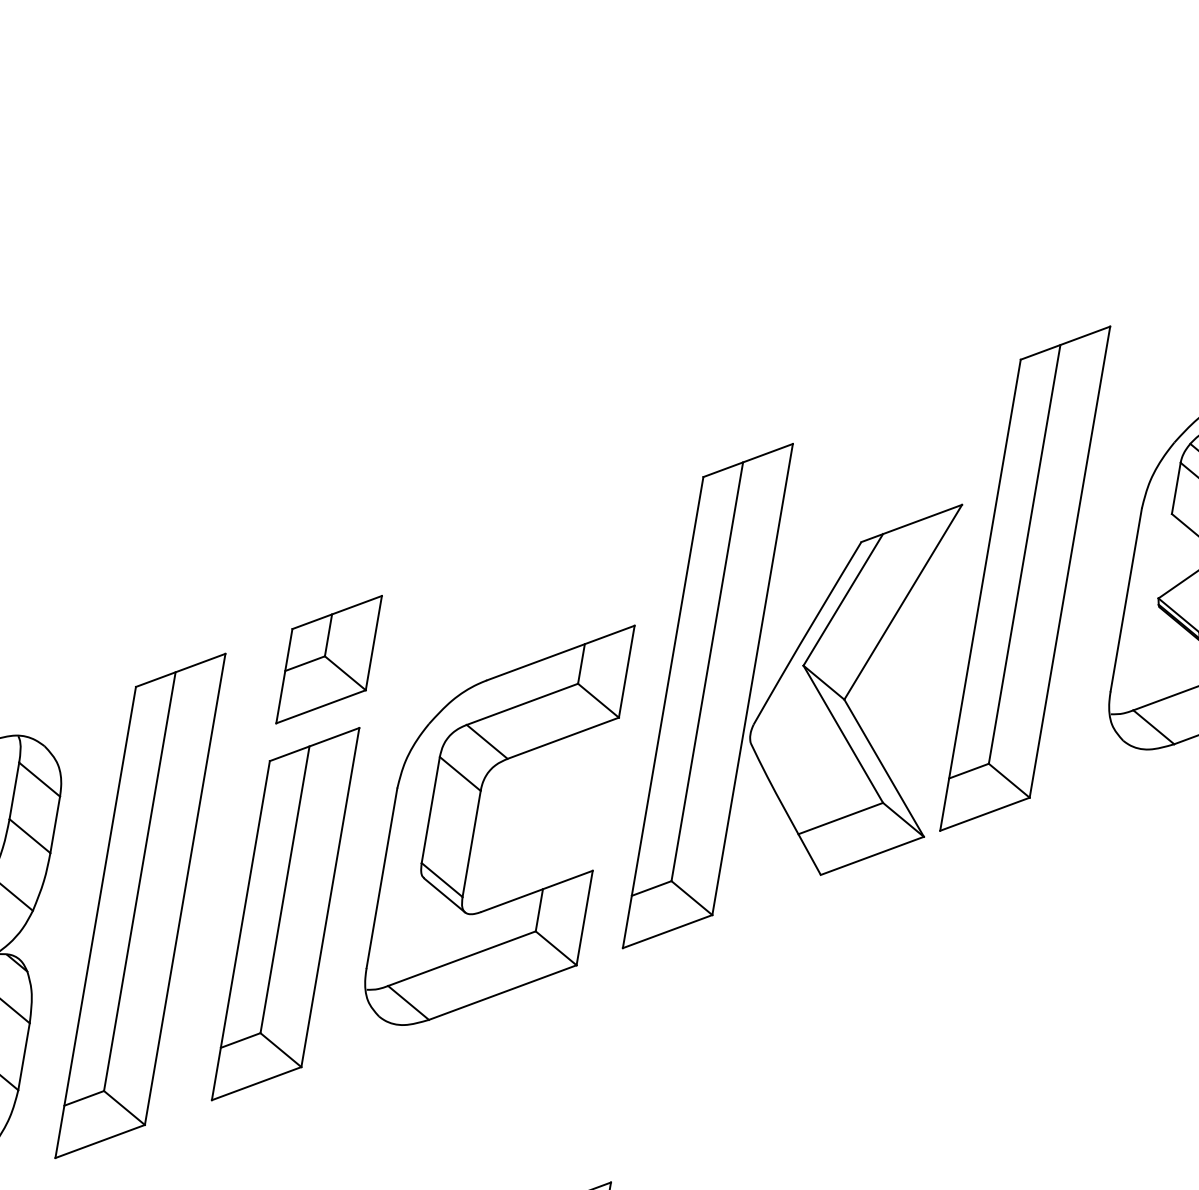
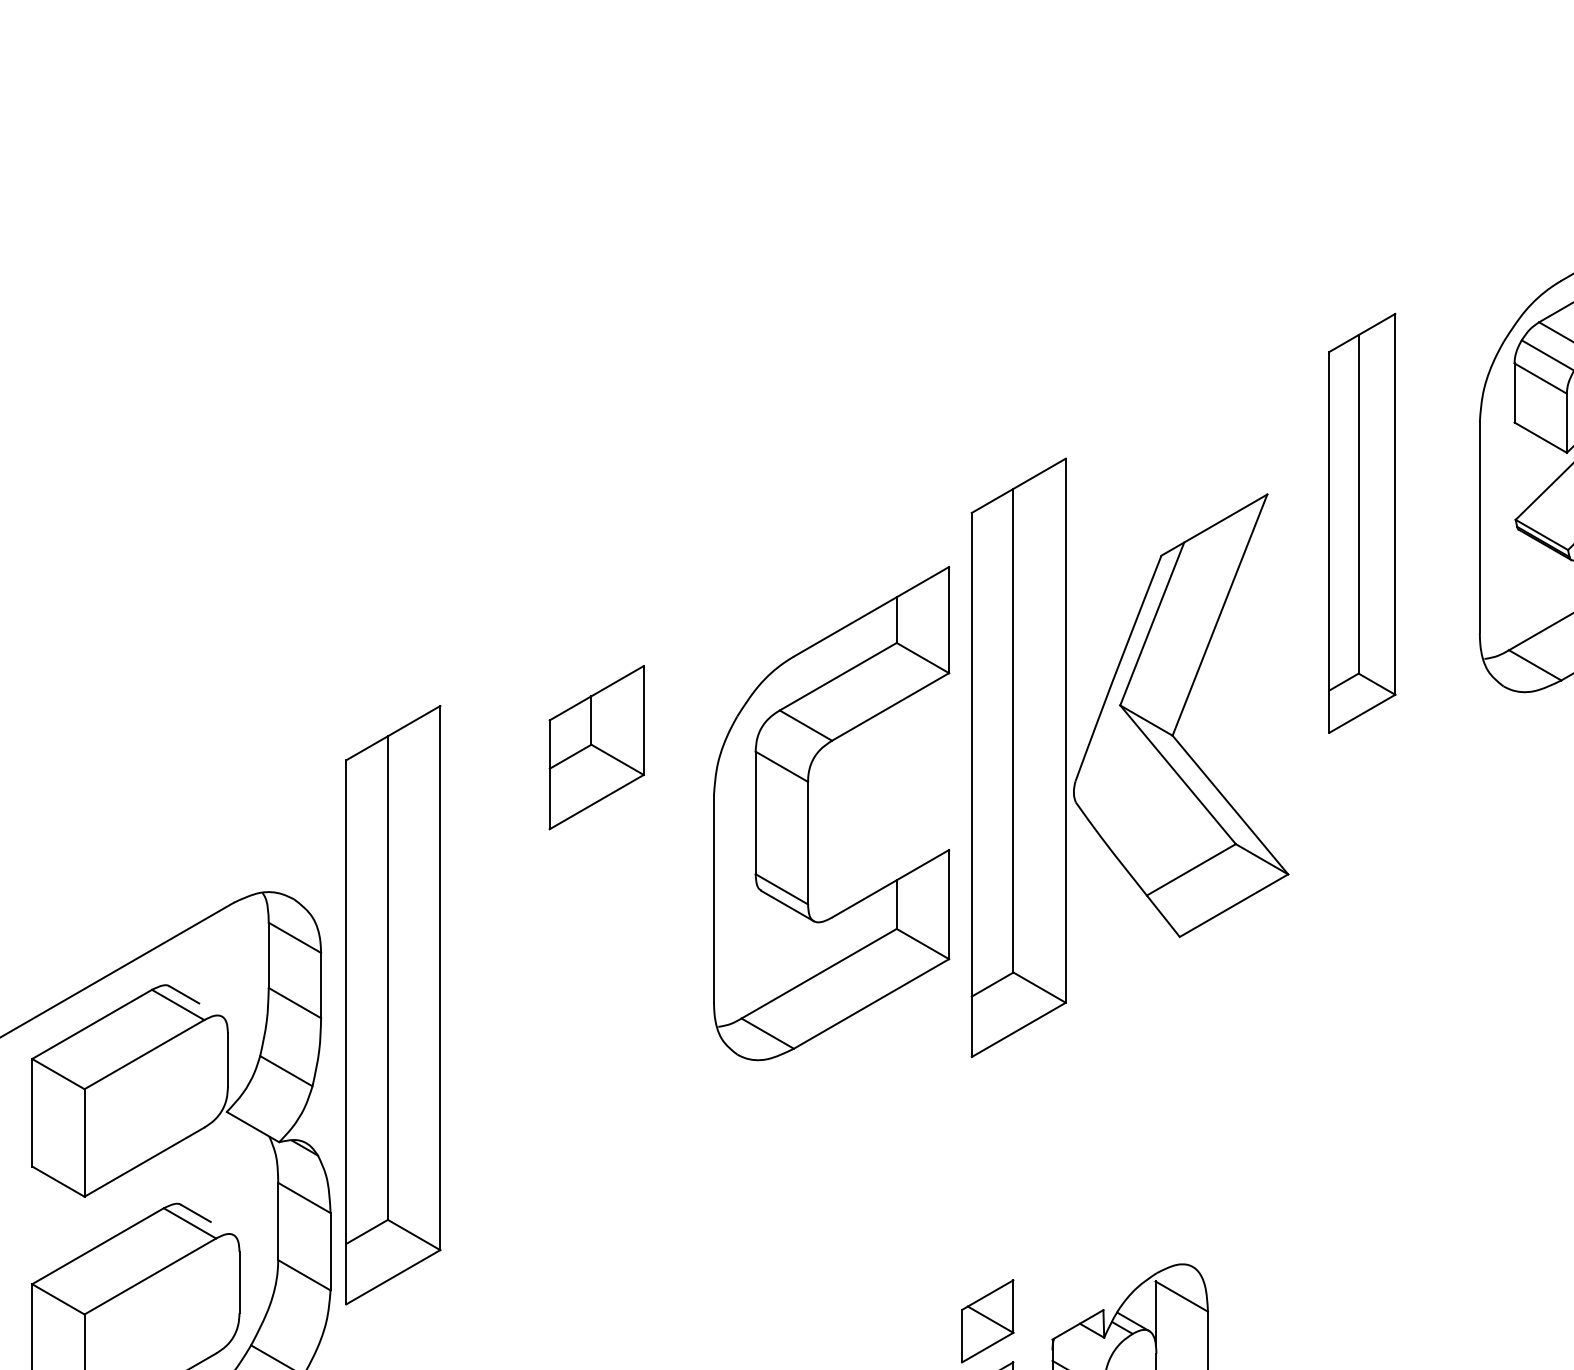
part: (1025, 578) -> (1362, 523), size x0.7
part: (803, 712) -> (1129, 757), moved
part: (476, 818) -> (808, 813), moved
part: (140, 906) -> (393, 1005), moved
part: (285, 914) -> (596, 1041), removed

